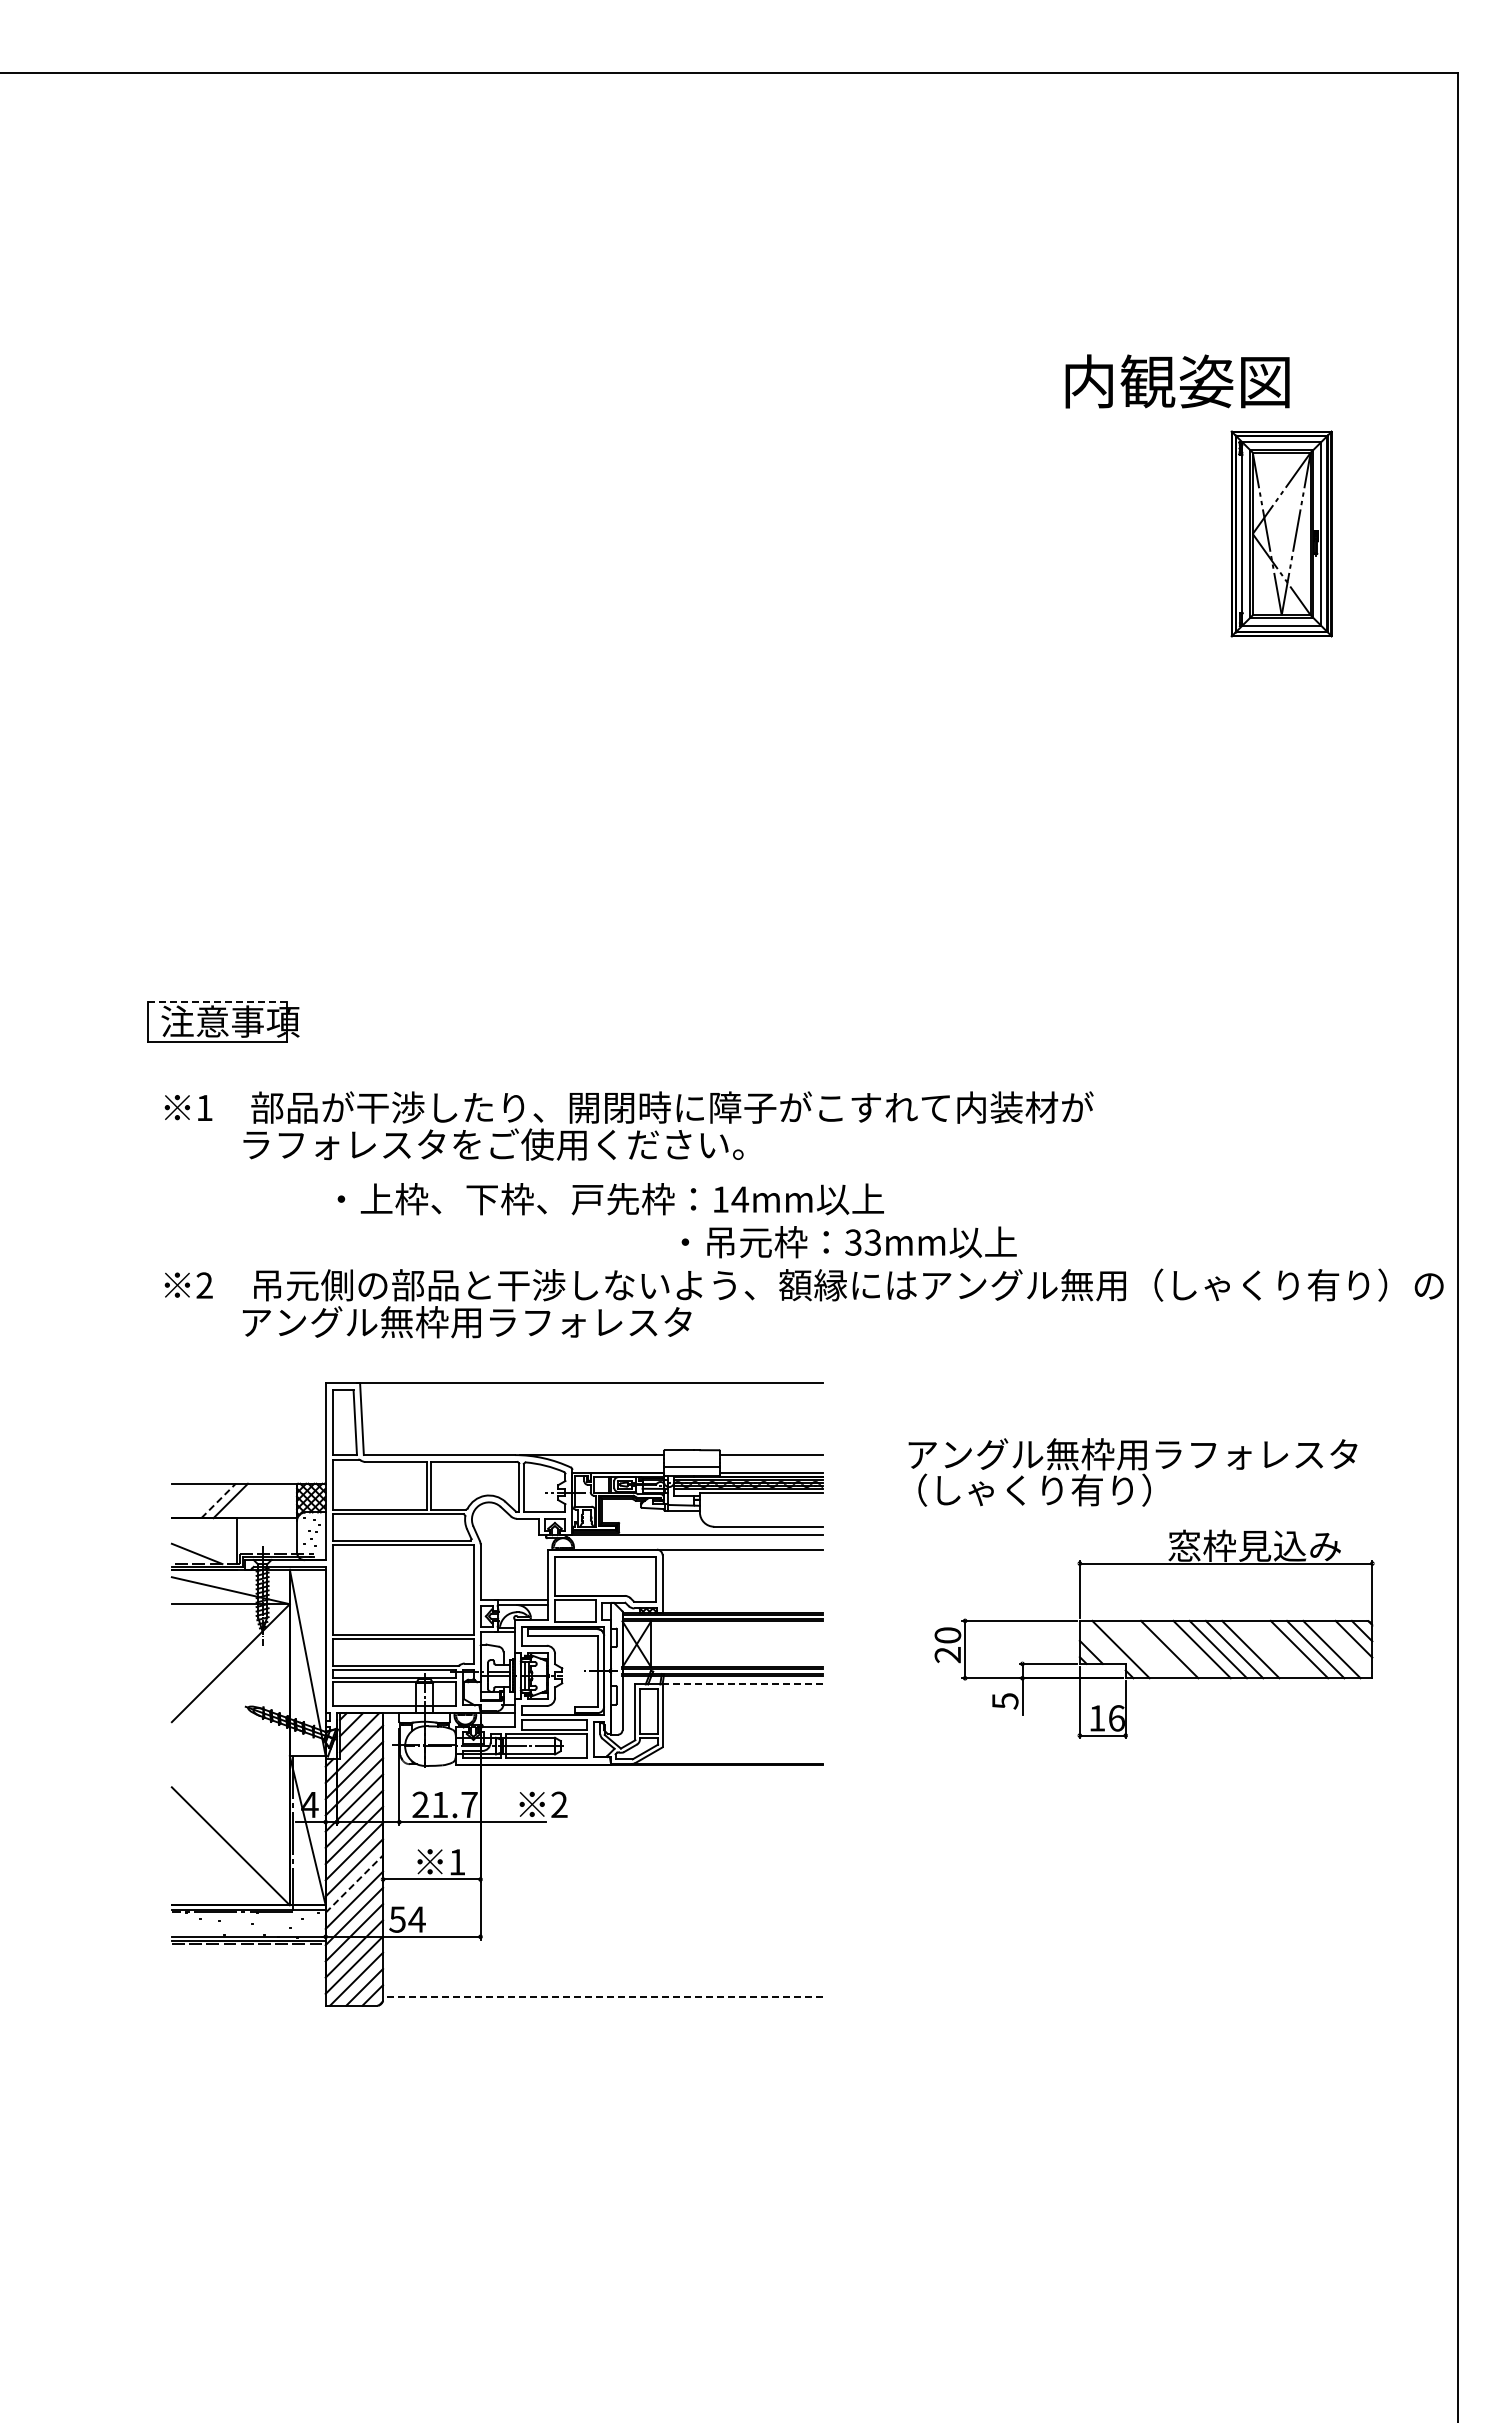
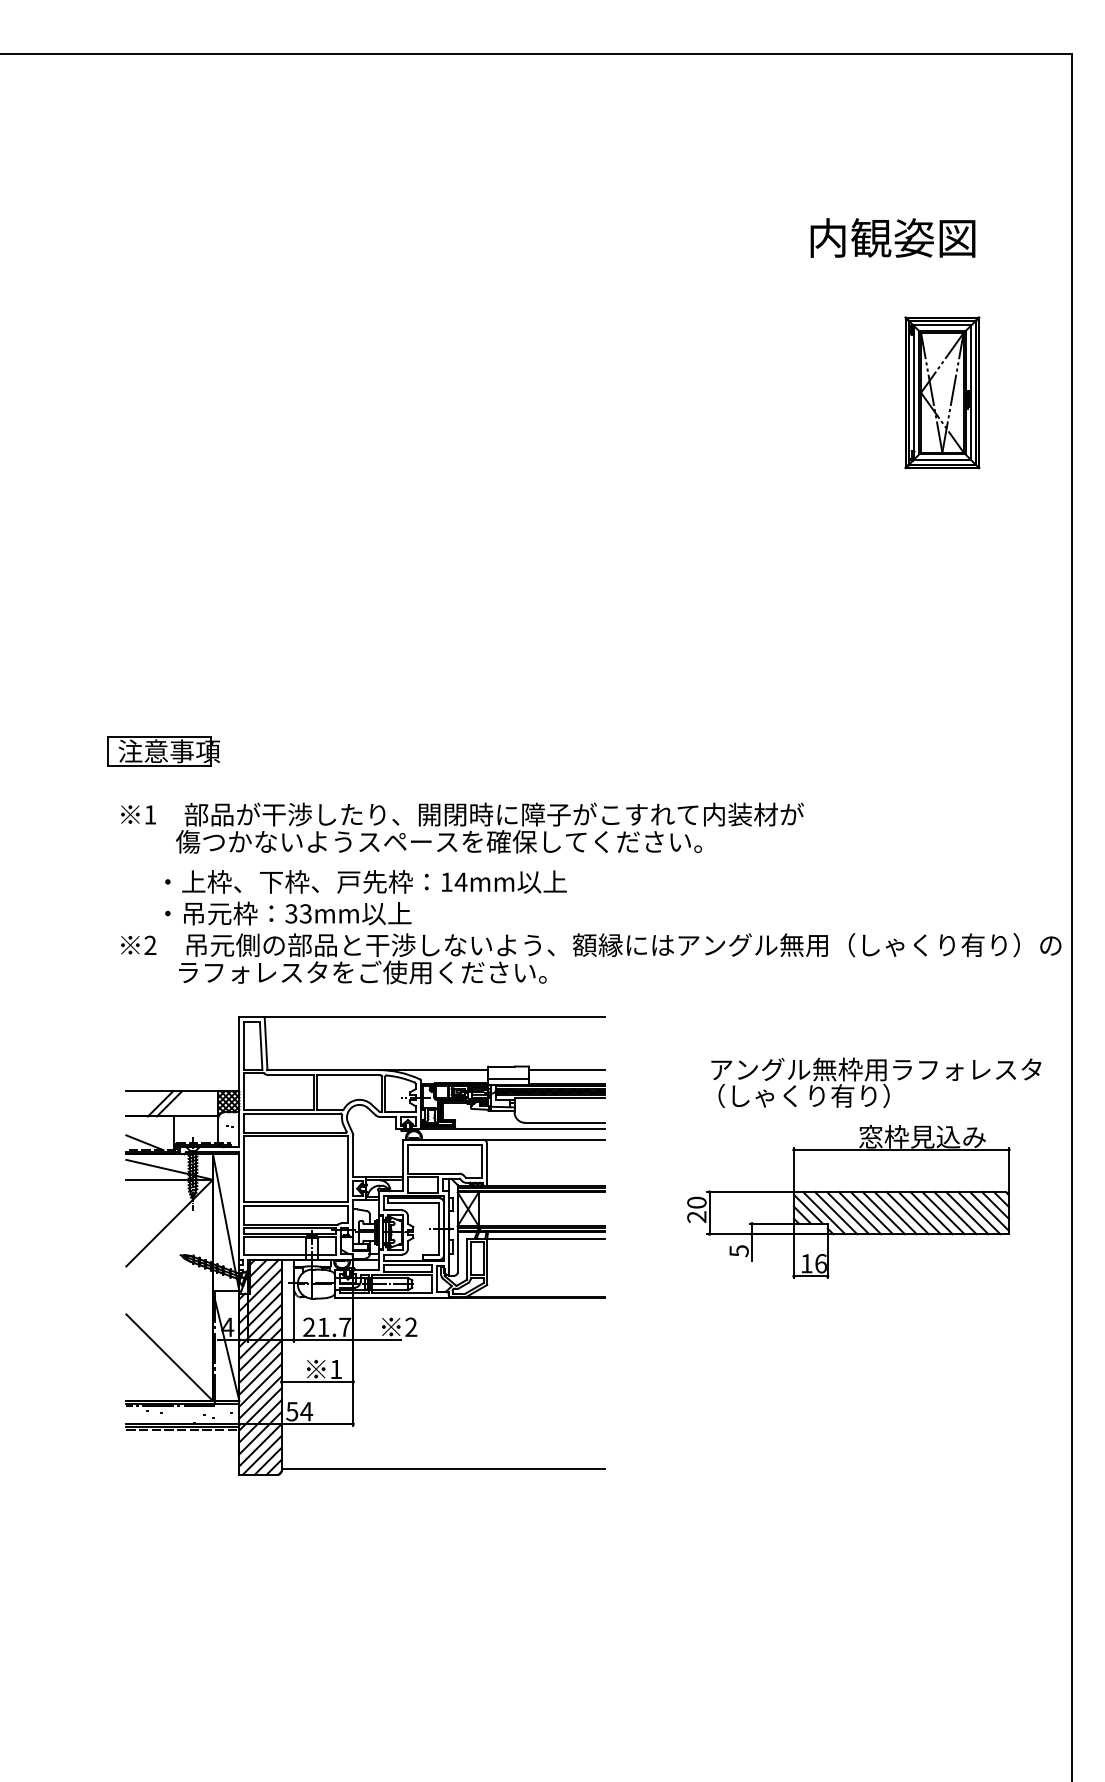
text: (1177, 381) -> (892, 238), moved
line: (217, 1001) -> (159, 736), dashed -> solid
text: (596, 1144) -> (438, 841), ラフォレスタをご使用ください。 -> 傷つかないようスペースを確保してください。
text: (610, 1199) -> (365, 882), moved
text: (848, 1242) -> (287, 913), moved
text: (493, 1322) -> (362, 972), アングル無枠用ラフォレスタ -> ラフォレスタをご使用ください。
text: (1132, 1472) -> (876, 1082), moved
line: (218, 1500) -> (160, 1103), dashed -> solid
line: (1099, 1643) -> (808, 1208), added
line: (1345, 1646) -> (989, 1210), added
line: (1136, 1649) -> (835, 1213), added
line: (1153, 1649) -> (848, 1213), added
line: (1185, 1649) -> (871, 1213), added
line: (1266, 1649) -> (931, 1213), added
line: (1282, 1649) -> (942, 1213), added
line: (742, 1684) -> (545, 1238), dashed -> solid
line: (354, 1884) -> (260, 1385), dashed -> solid
line: (602, 1997) -> (442, 1468), dashed -> solid

